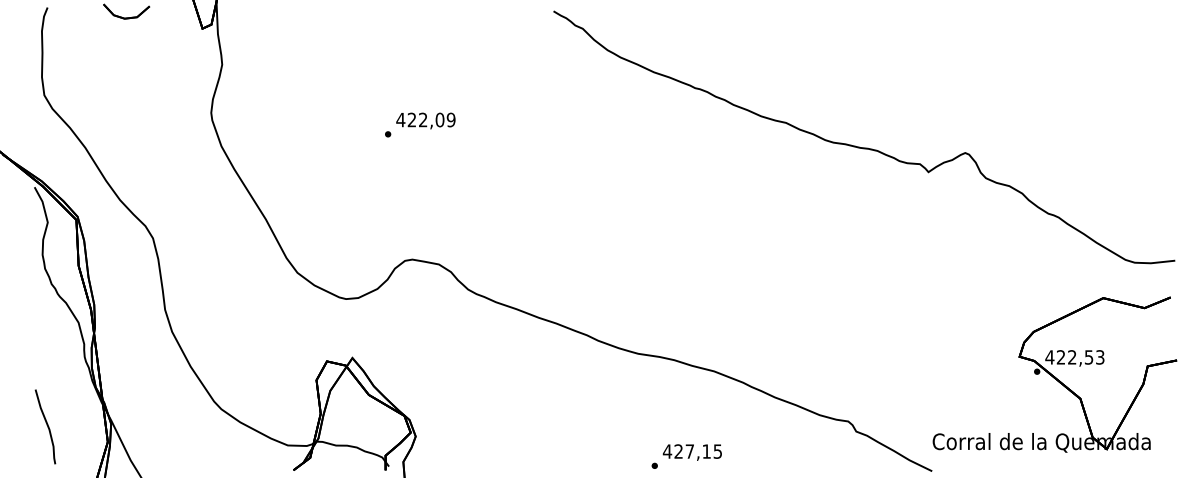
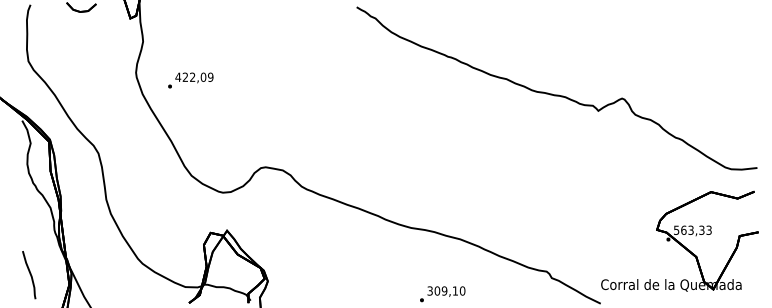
text: (419, 124) -> (190, 80), moved
text: (1068, 356) -> (688, 229), 422,53 -> 563,33
text: (692, 450) -> (446, 290), 427,15 -> 309,10

